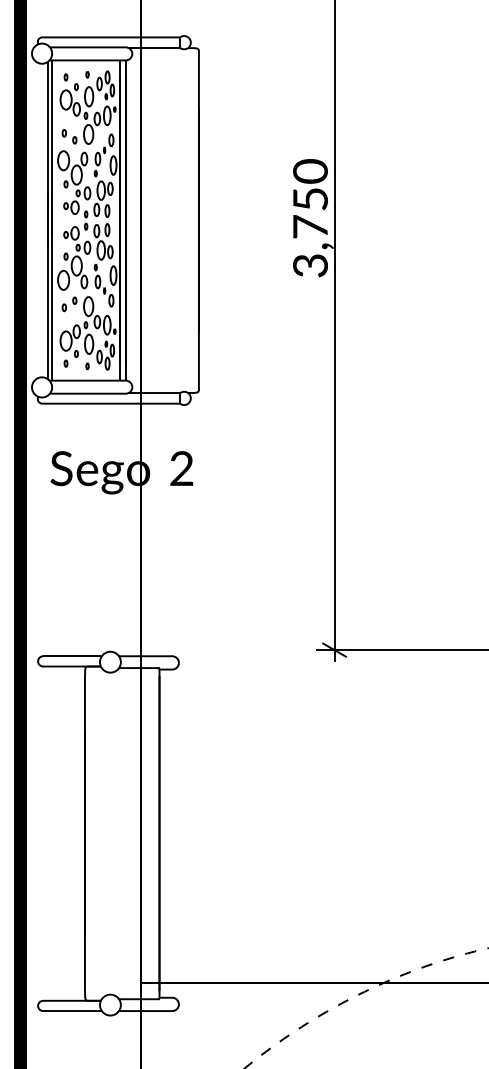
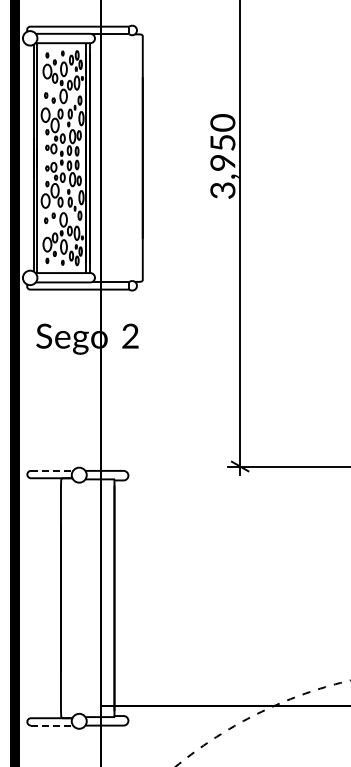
text: (309, 226) -> (222, 162), 3,750 -> 3,950
line: (71, 655) -> (51, 470), solid -> dashed
line: (71, 1010) -> (51, 725), solid -> dashed

